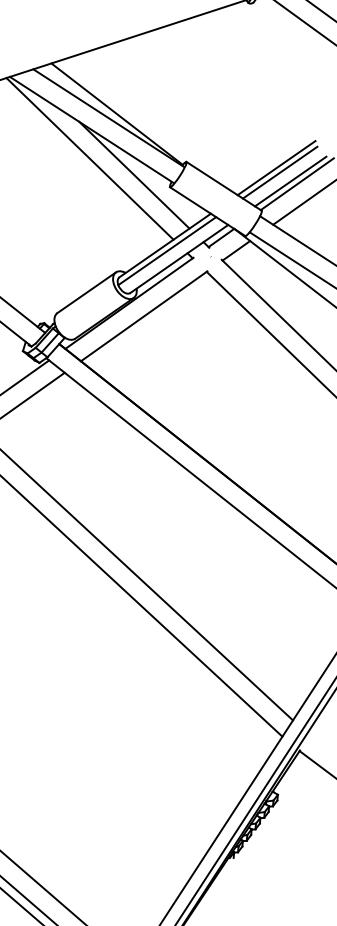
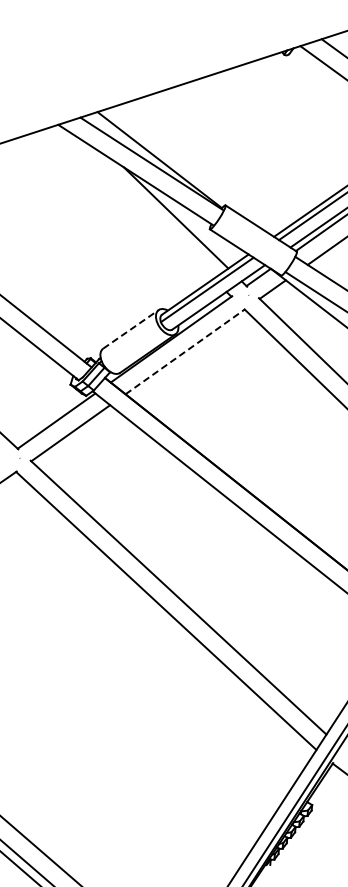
line: (90, 158) -> (134, 202), removed
line: (86, 292) -> (130, 329), solid -> dashed
line: (144, 316) -> (185, 351), solid -> dashed

